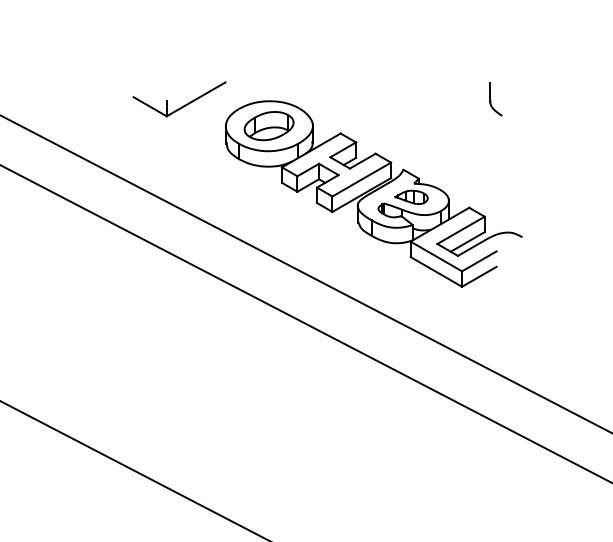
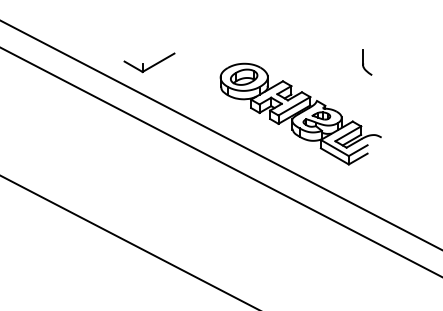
part: (179, 98) -> (149, 62), moved
part: (494, 98) -> (366, 62), size x1.4

